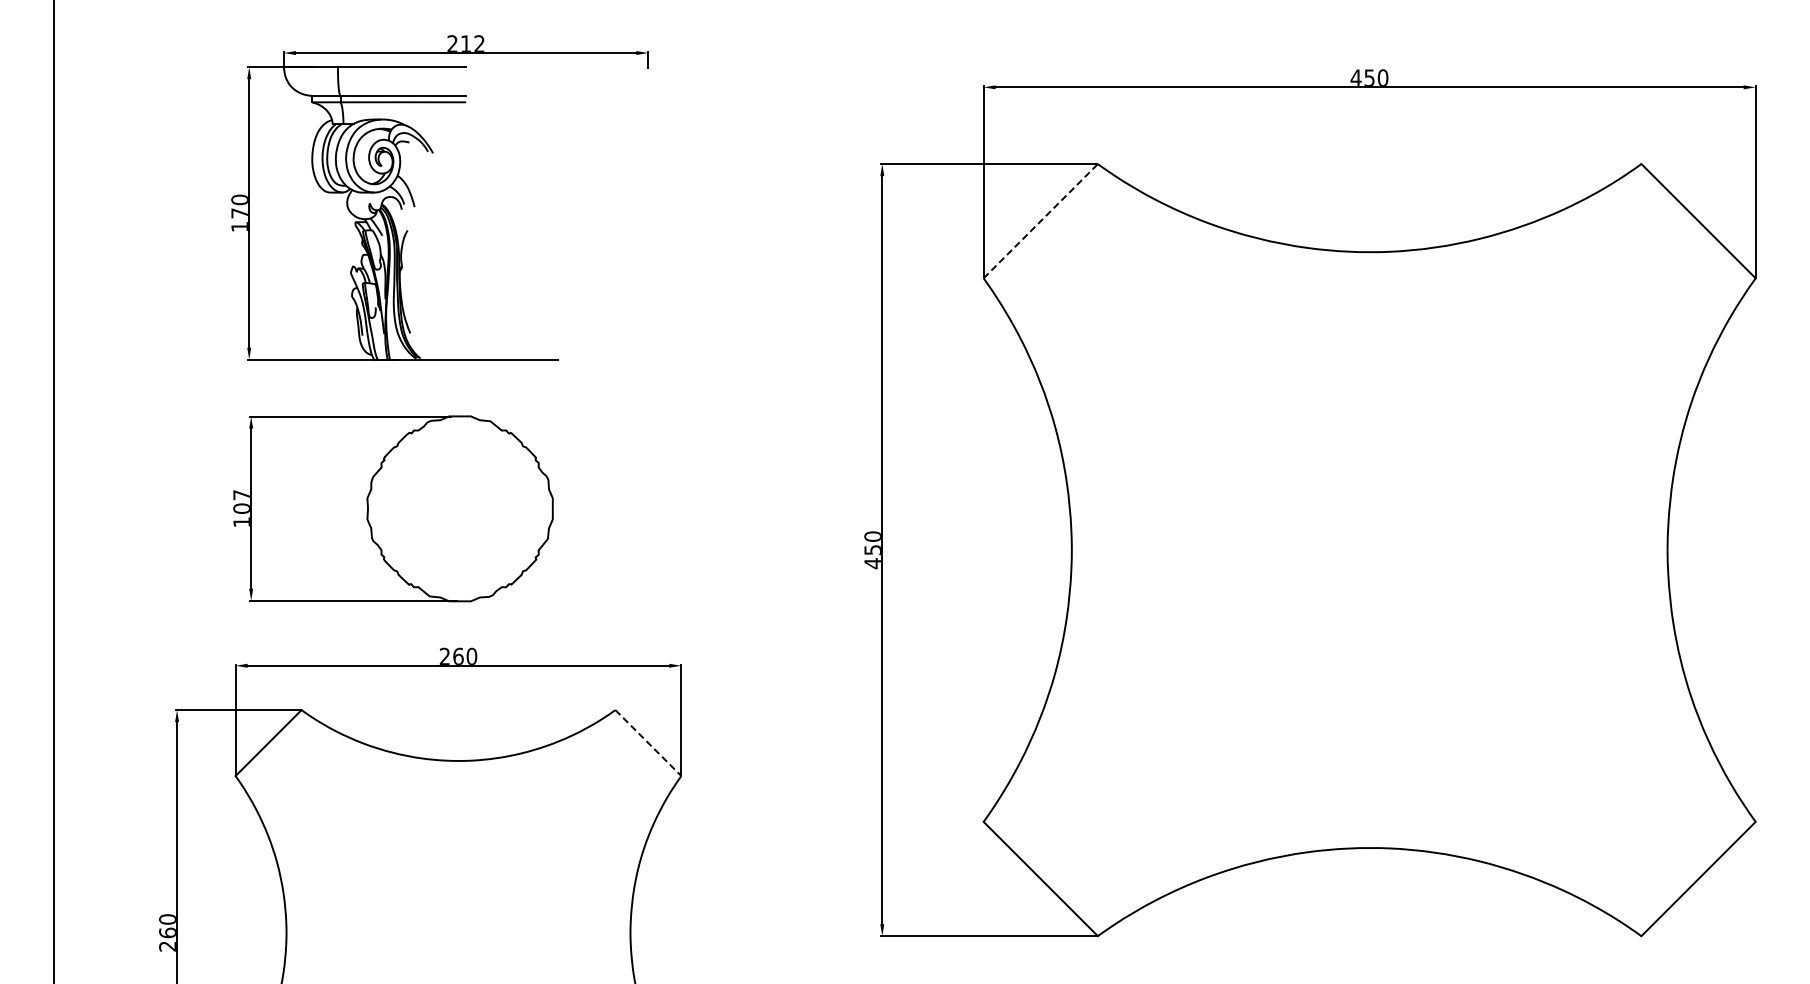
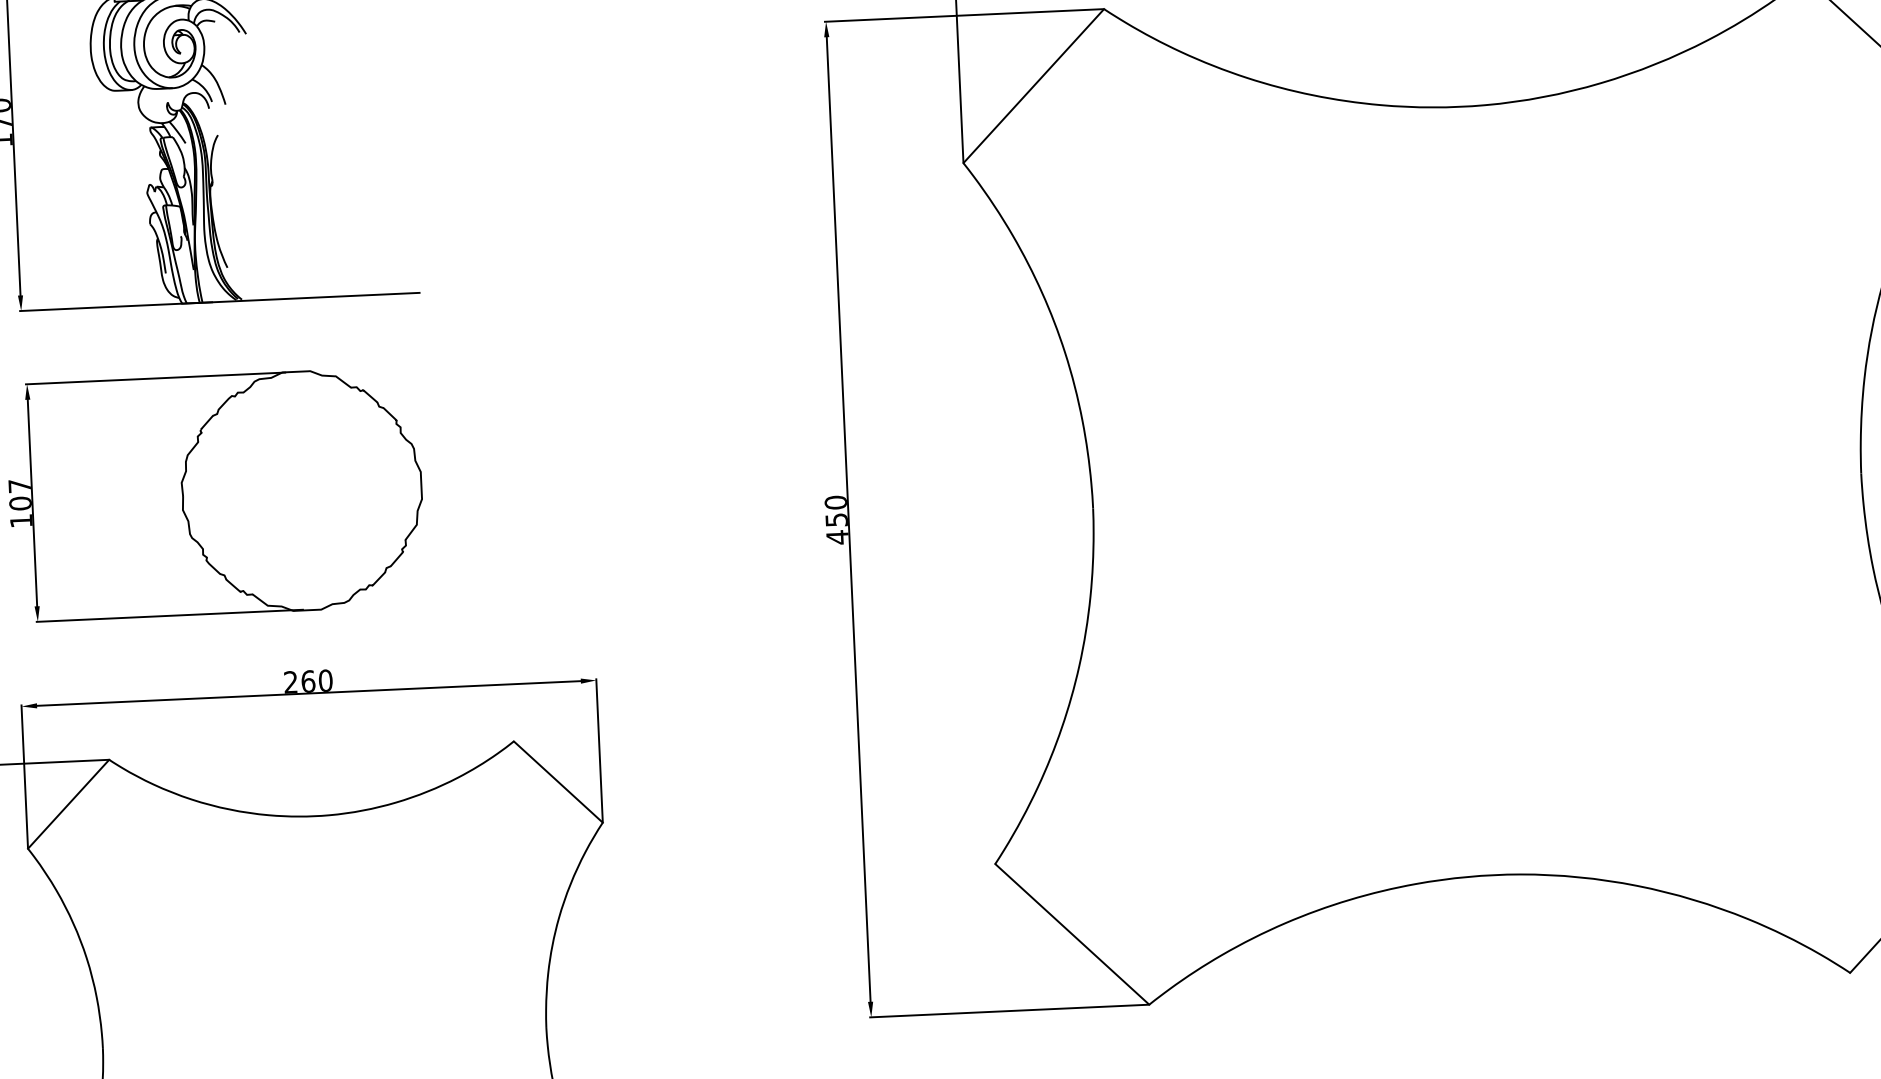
line: (1040, 221) -> (1033, 86), dashed -> solid
line: (648, 743) -> (558, 782), dashed -> solid

